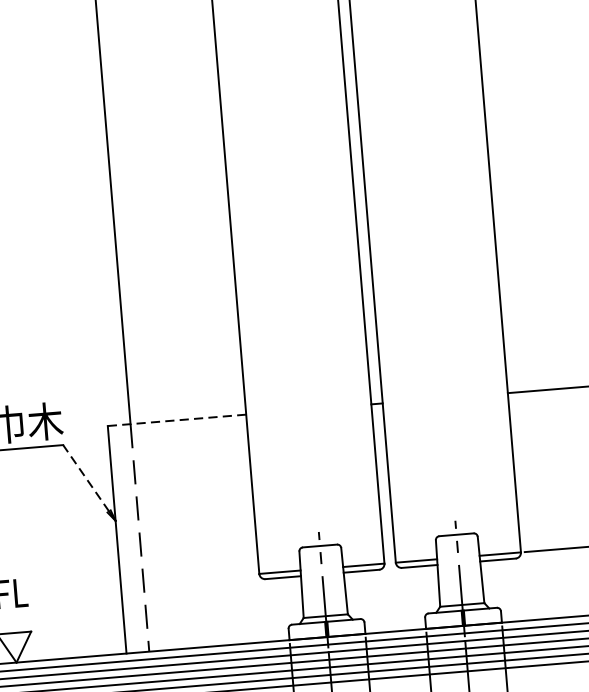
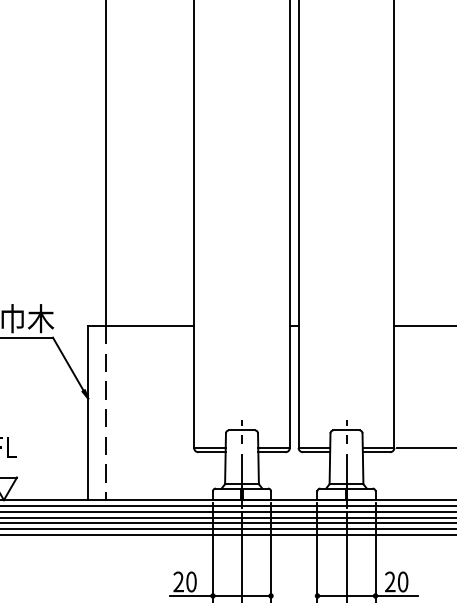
line: (177, 419) -> (141, 325), dashed -> solid
line: (86, 478) -> (68, 364), dashed -> solid

